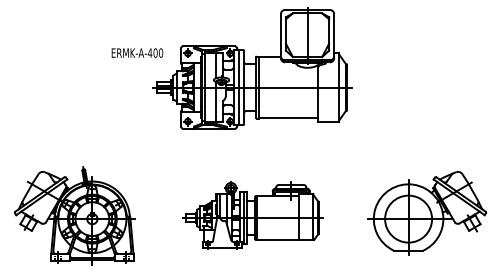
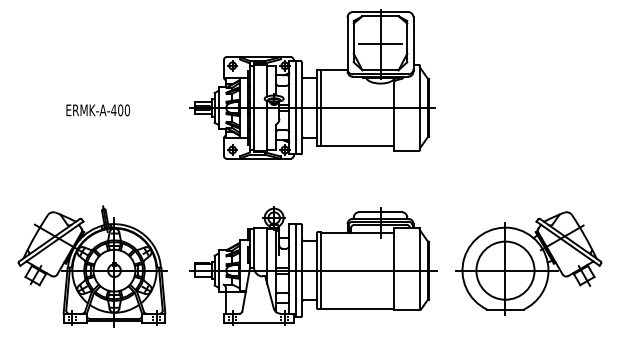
line: (306, 36) -> (379, 44), added
text: (136, 53) -> (97, 110), moved
part: (253, 214) -> (313, 265), size x1.43

